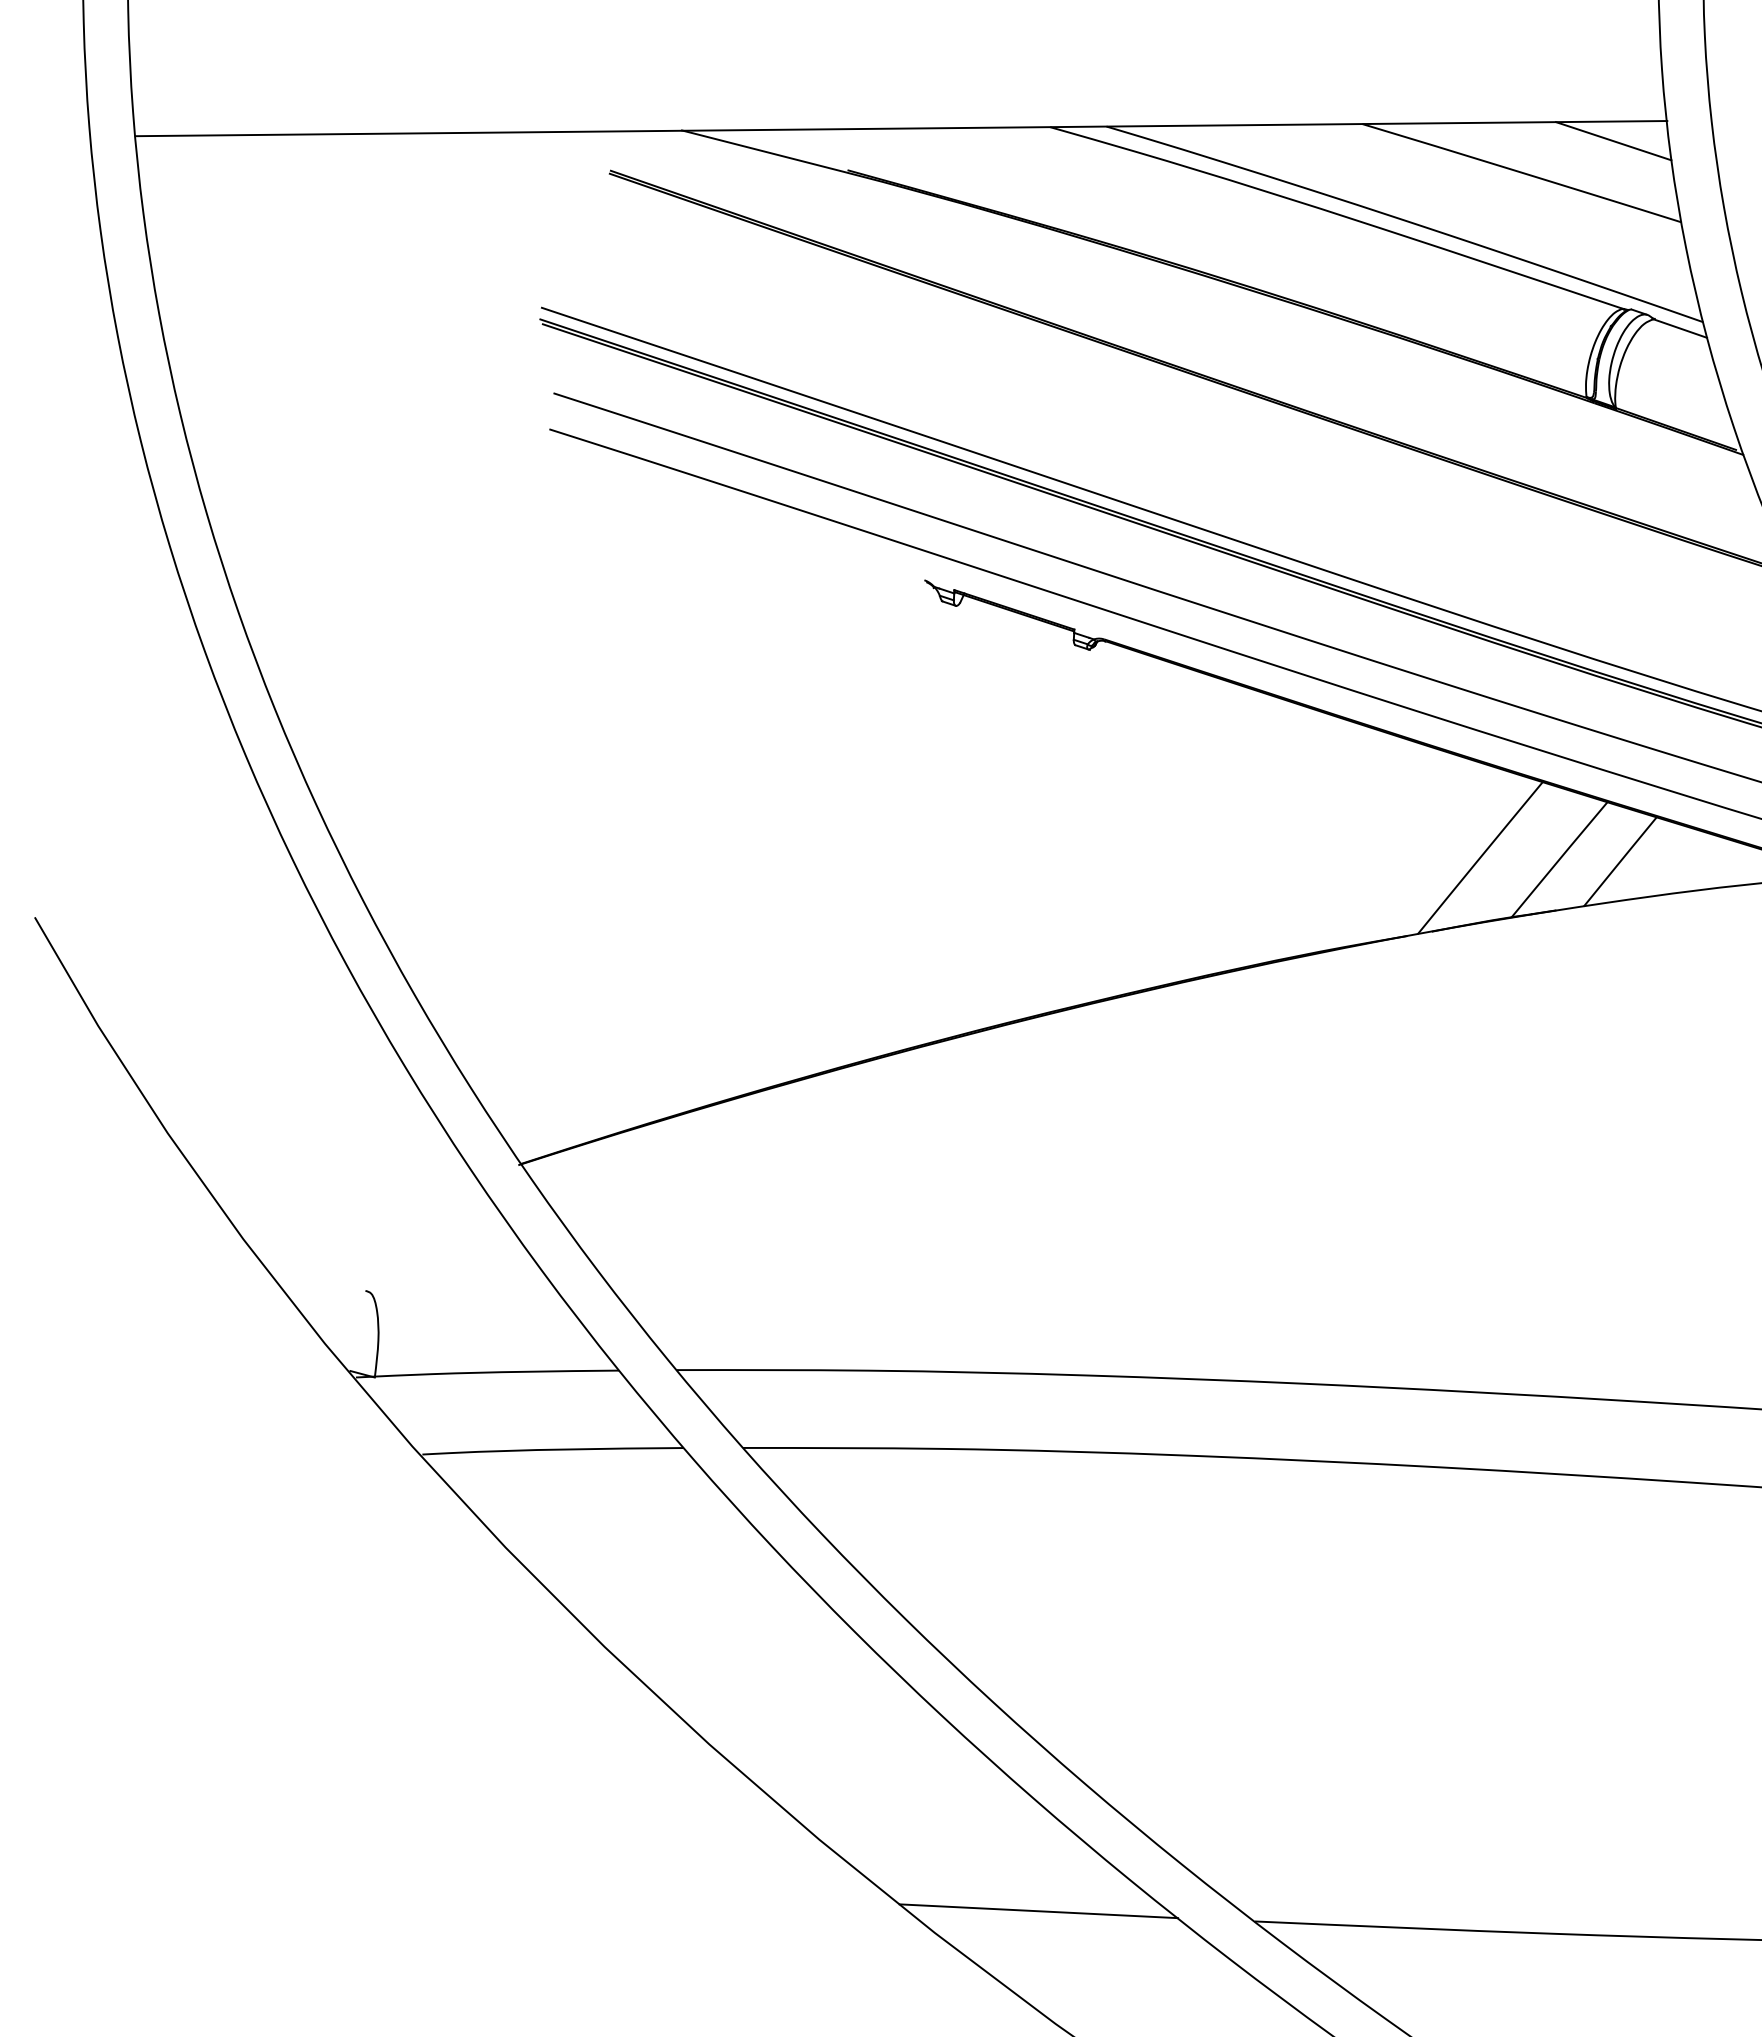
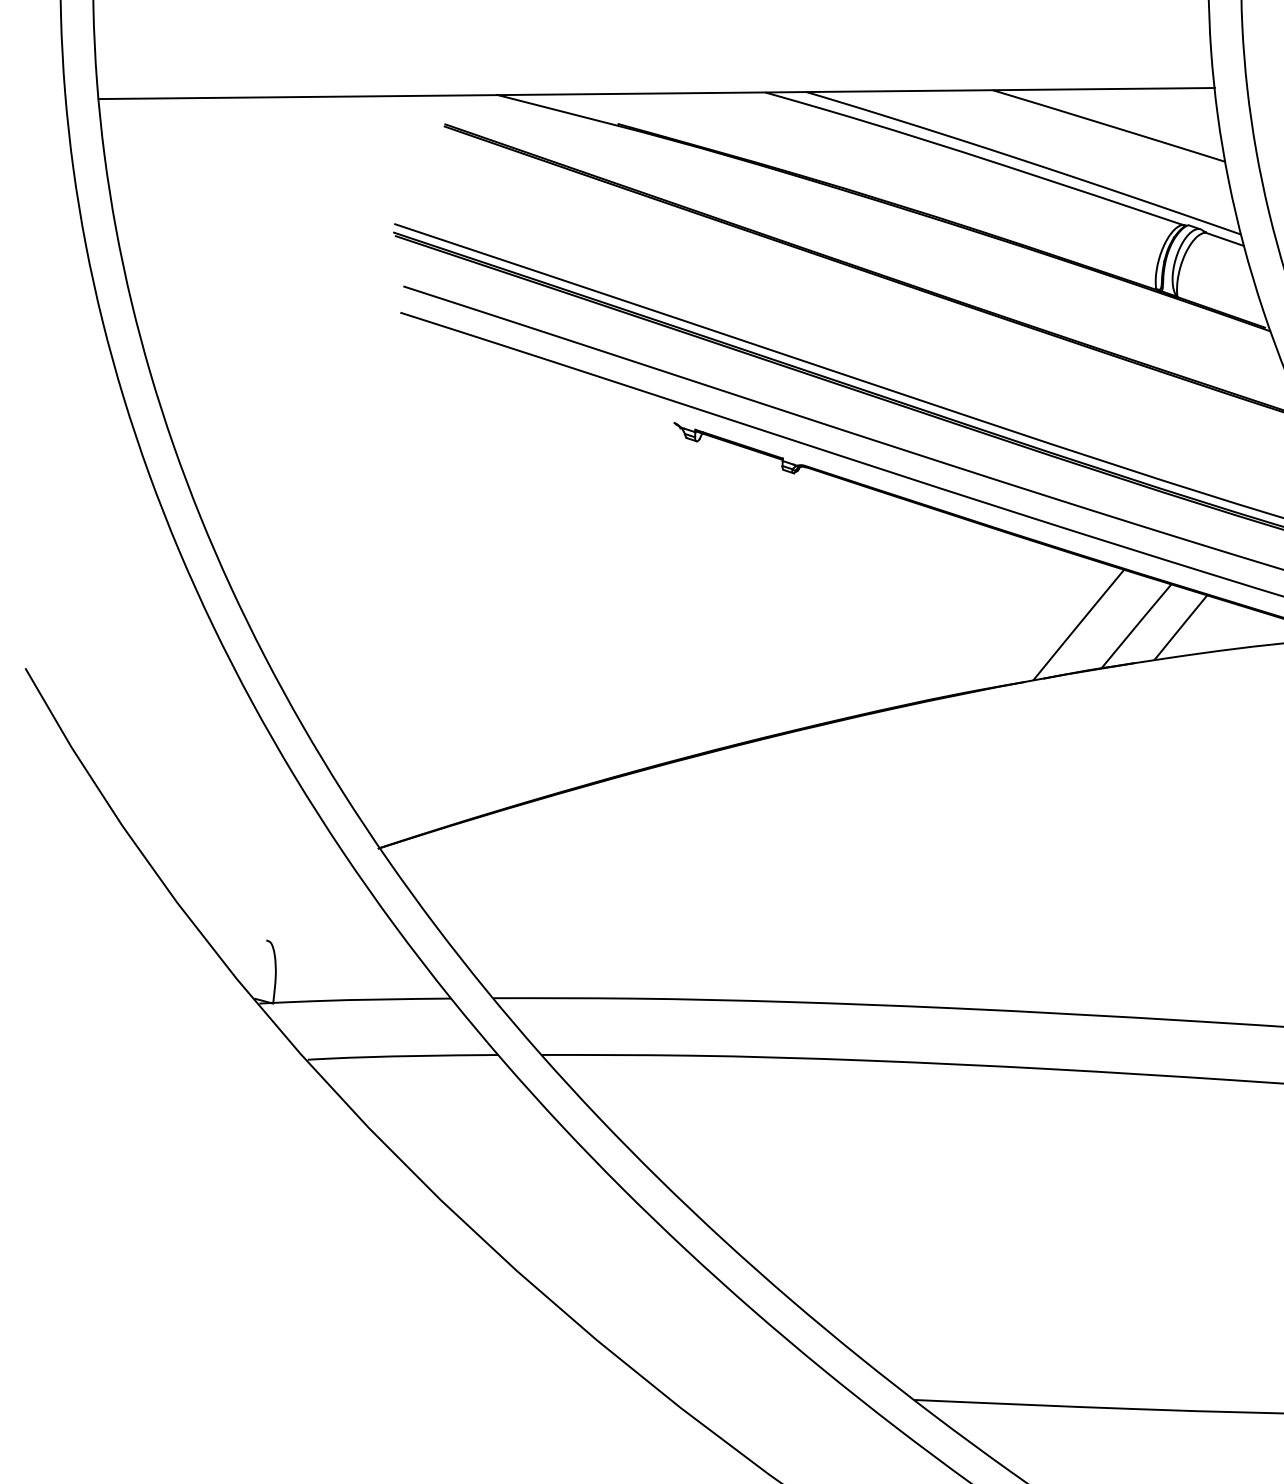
line: (1613, 141) -> (1175, 102), removed
line: (1038, 1911) -> (756, 1392), removed

